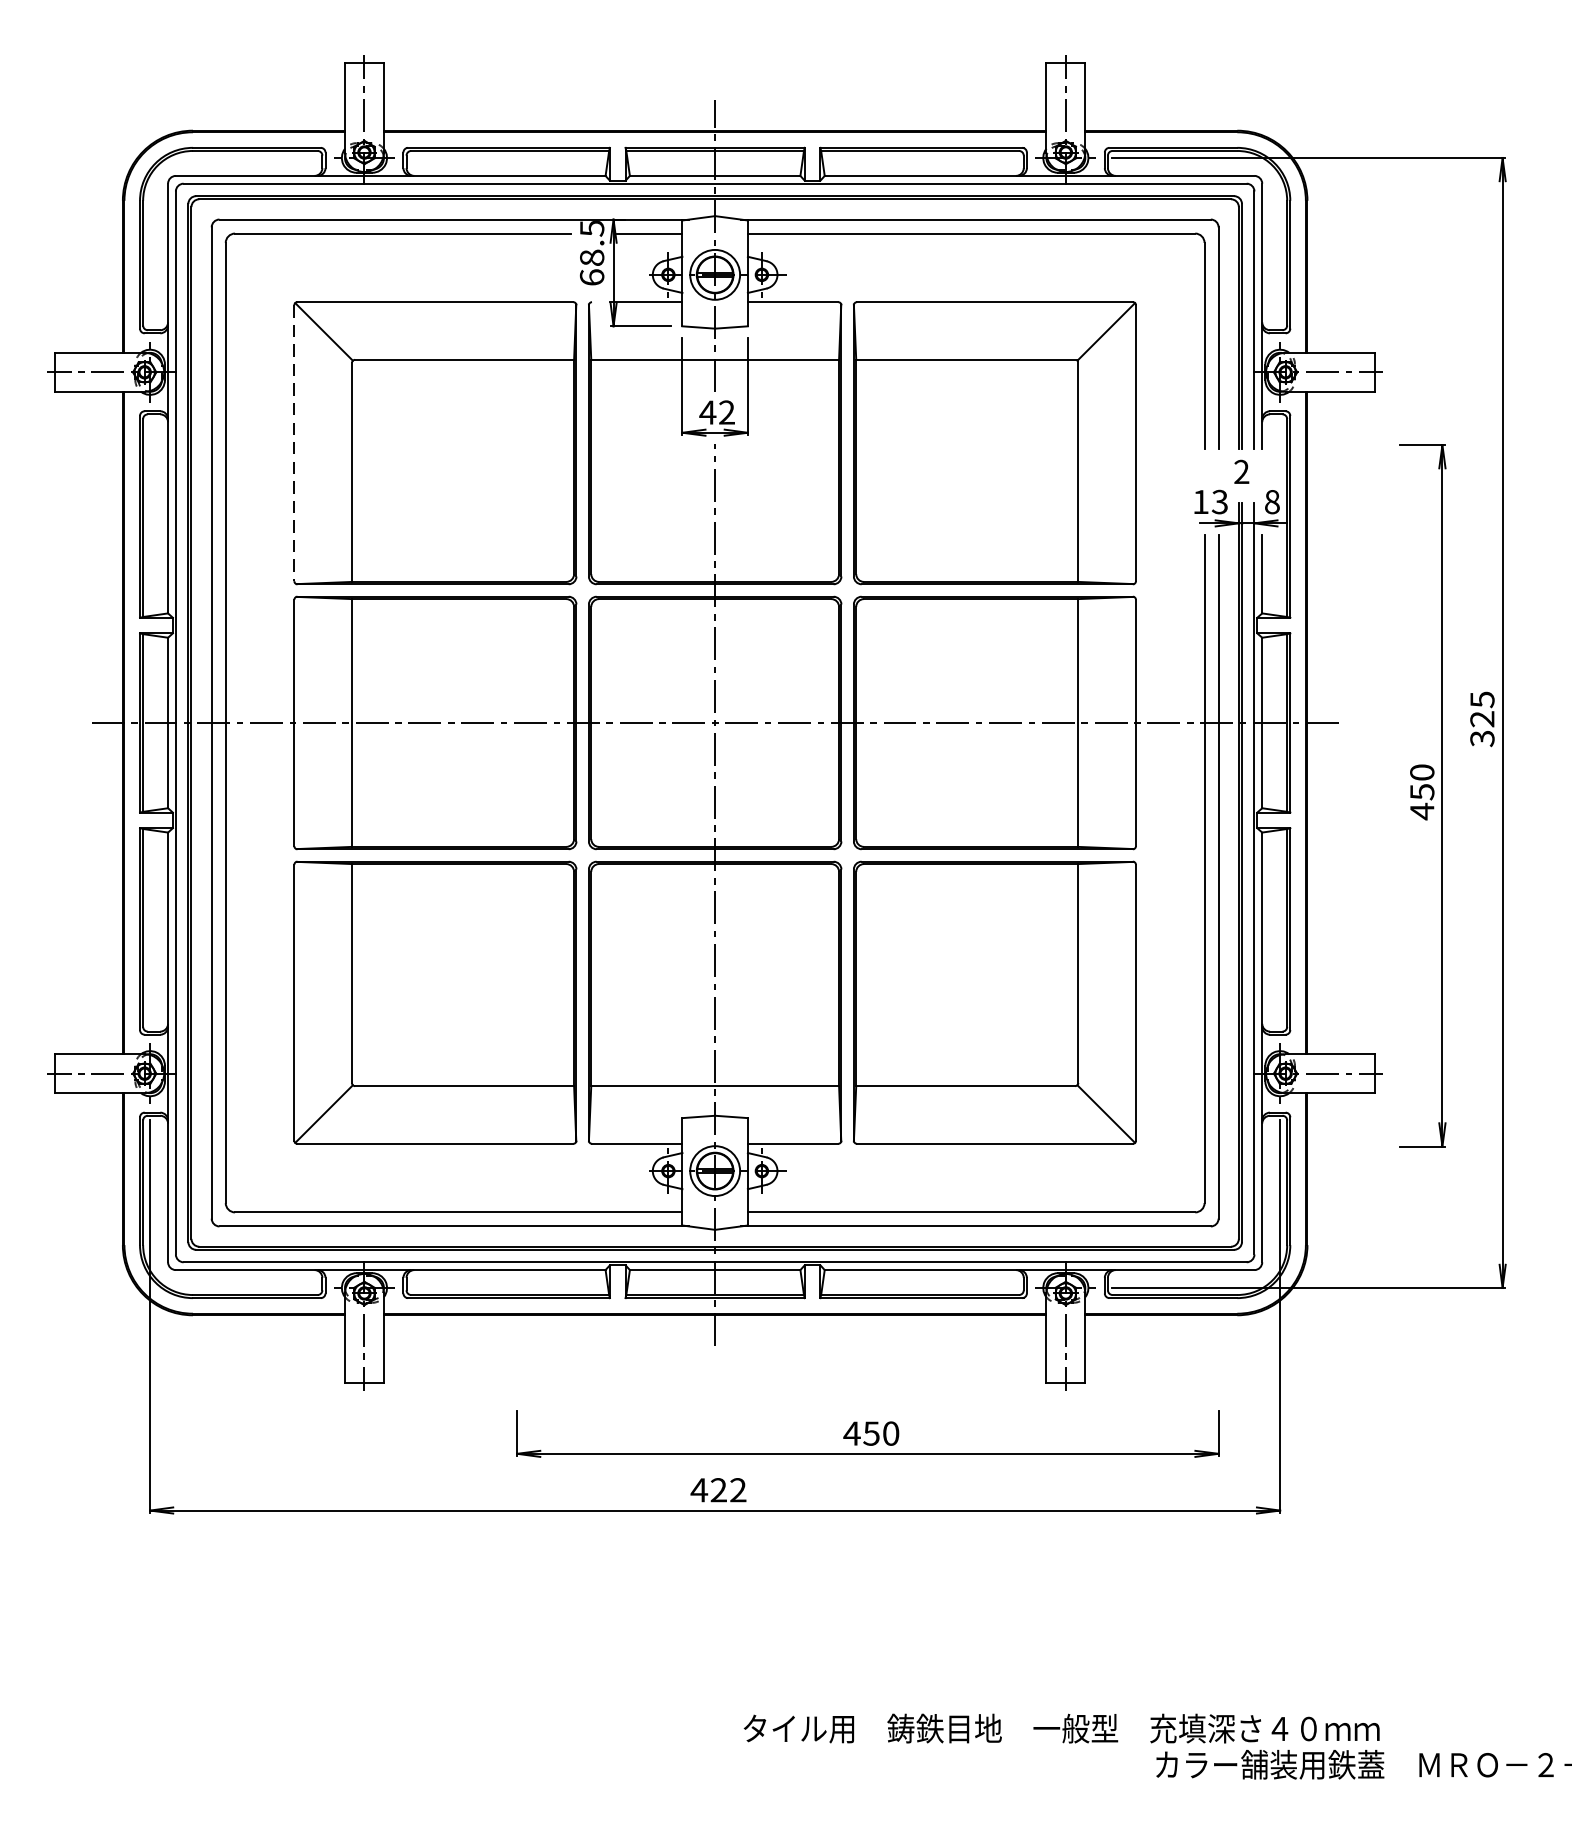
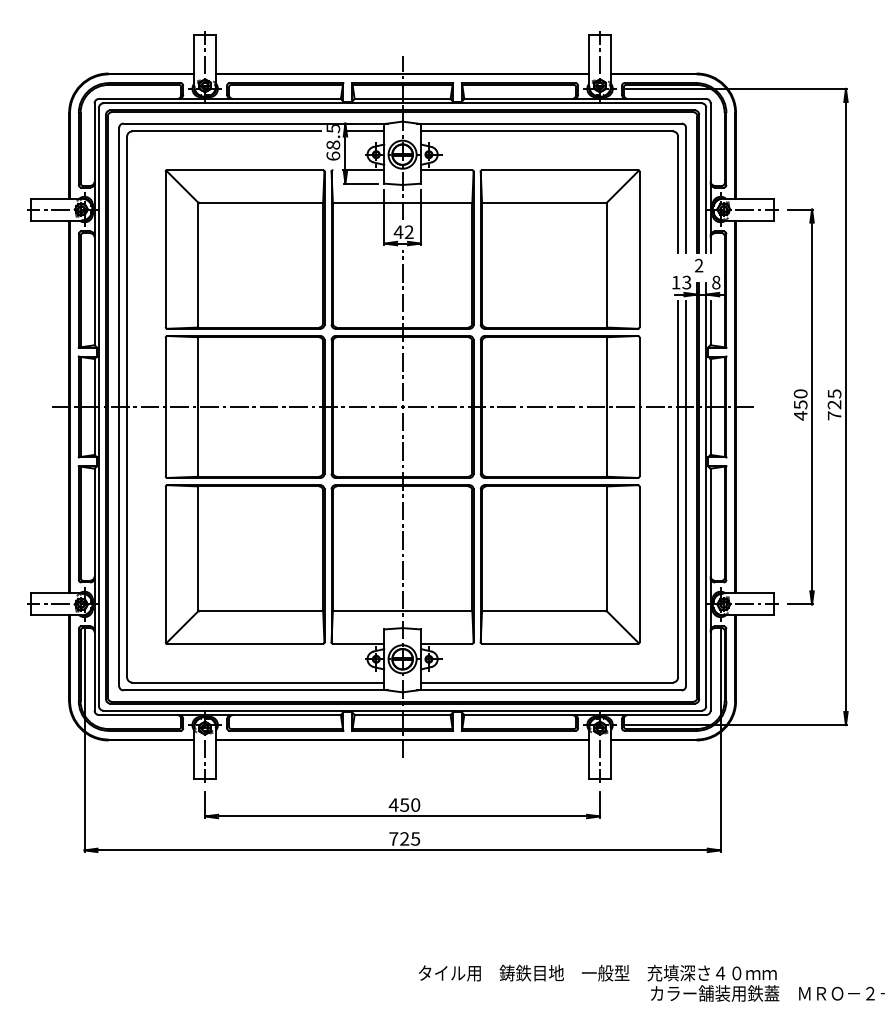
line: (293, 443) -> (165, 249), dashed -> solid
text: (1482, 738) -> (834, 415), 325 -> 725
part: (1421, 794) -> (800, 406), moved
part: (867, 1434) -> (402, 805), moved
text: (718, 1489) -> (404, 838), 422 -> 725

